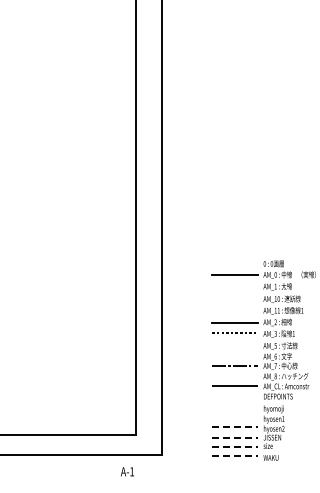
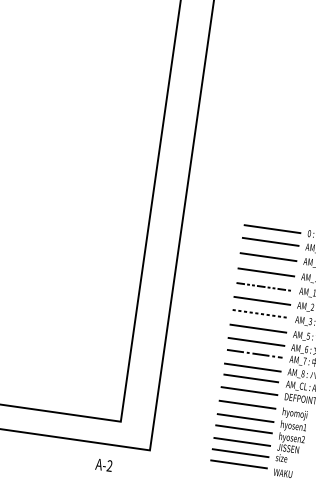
line: (234, 264) -> (271, 229), added
line: (234, 287) -> (267, 257), added
line: (234, 299) -> (265, 272), added
line: (234, 311) -> (263, 286), added
line: (234, 345) -> (257, 328), added
line: (234, 356) -> (255, 342), added
line: (234, 377) -> (252, 367), added
line: (234, 396) -> (248, 391), added
line: (234, 407) -> (246, 404), added
line: (234, 418) -> (245, 418), added
line: (234, 427) -> (243, 429), dashed -> solid
line: (234, 437) -> (241, 441), dashed -> solid
line: (234, 446) -> (240, 452), dashed -> solid
line: (234, 455) -> (238, 463), dashed -> solid
text: (131, 471) -> (109, 465), A-1 -> A-2

